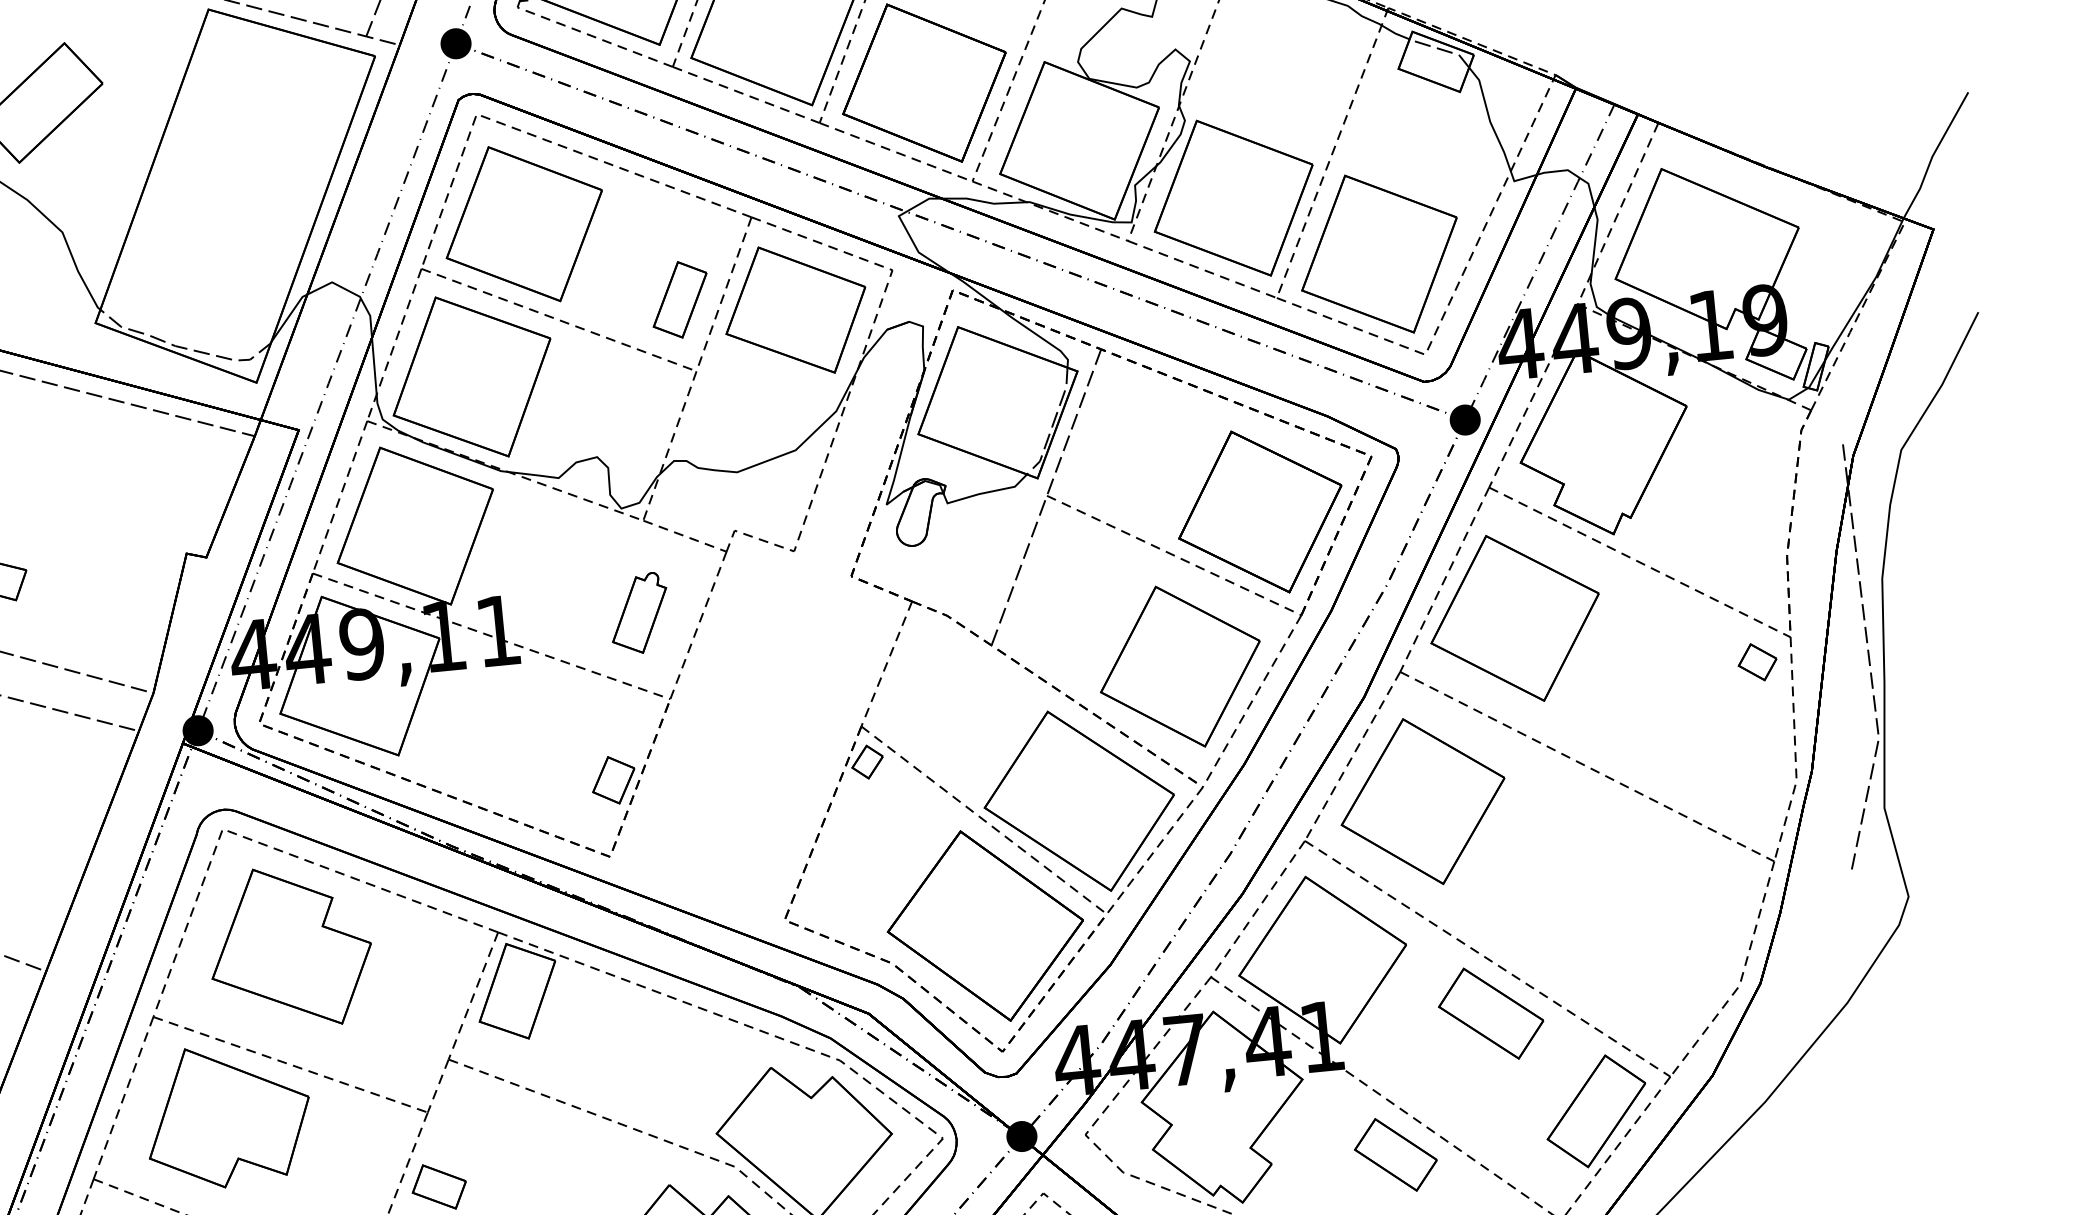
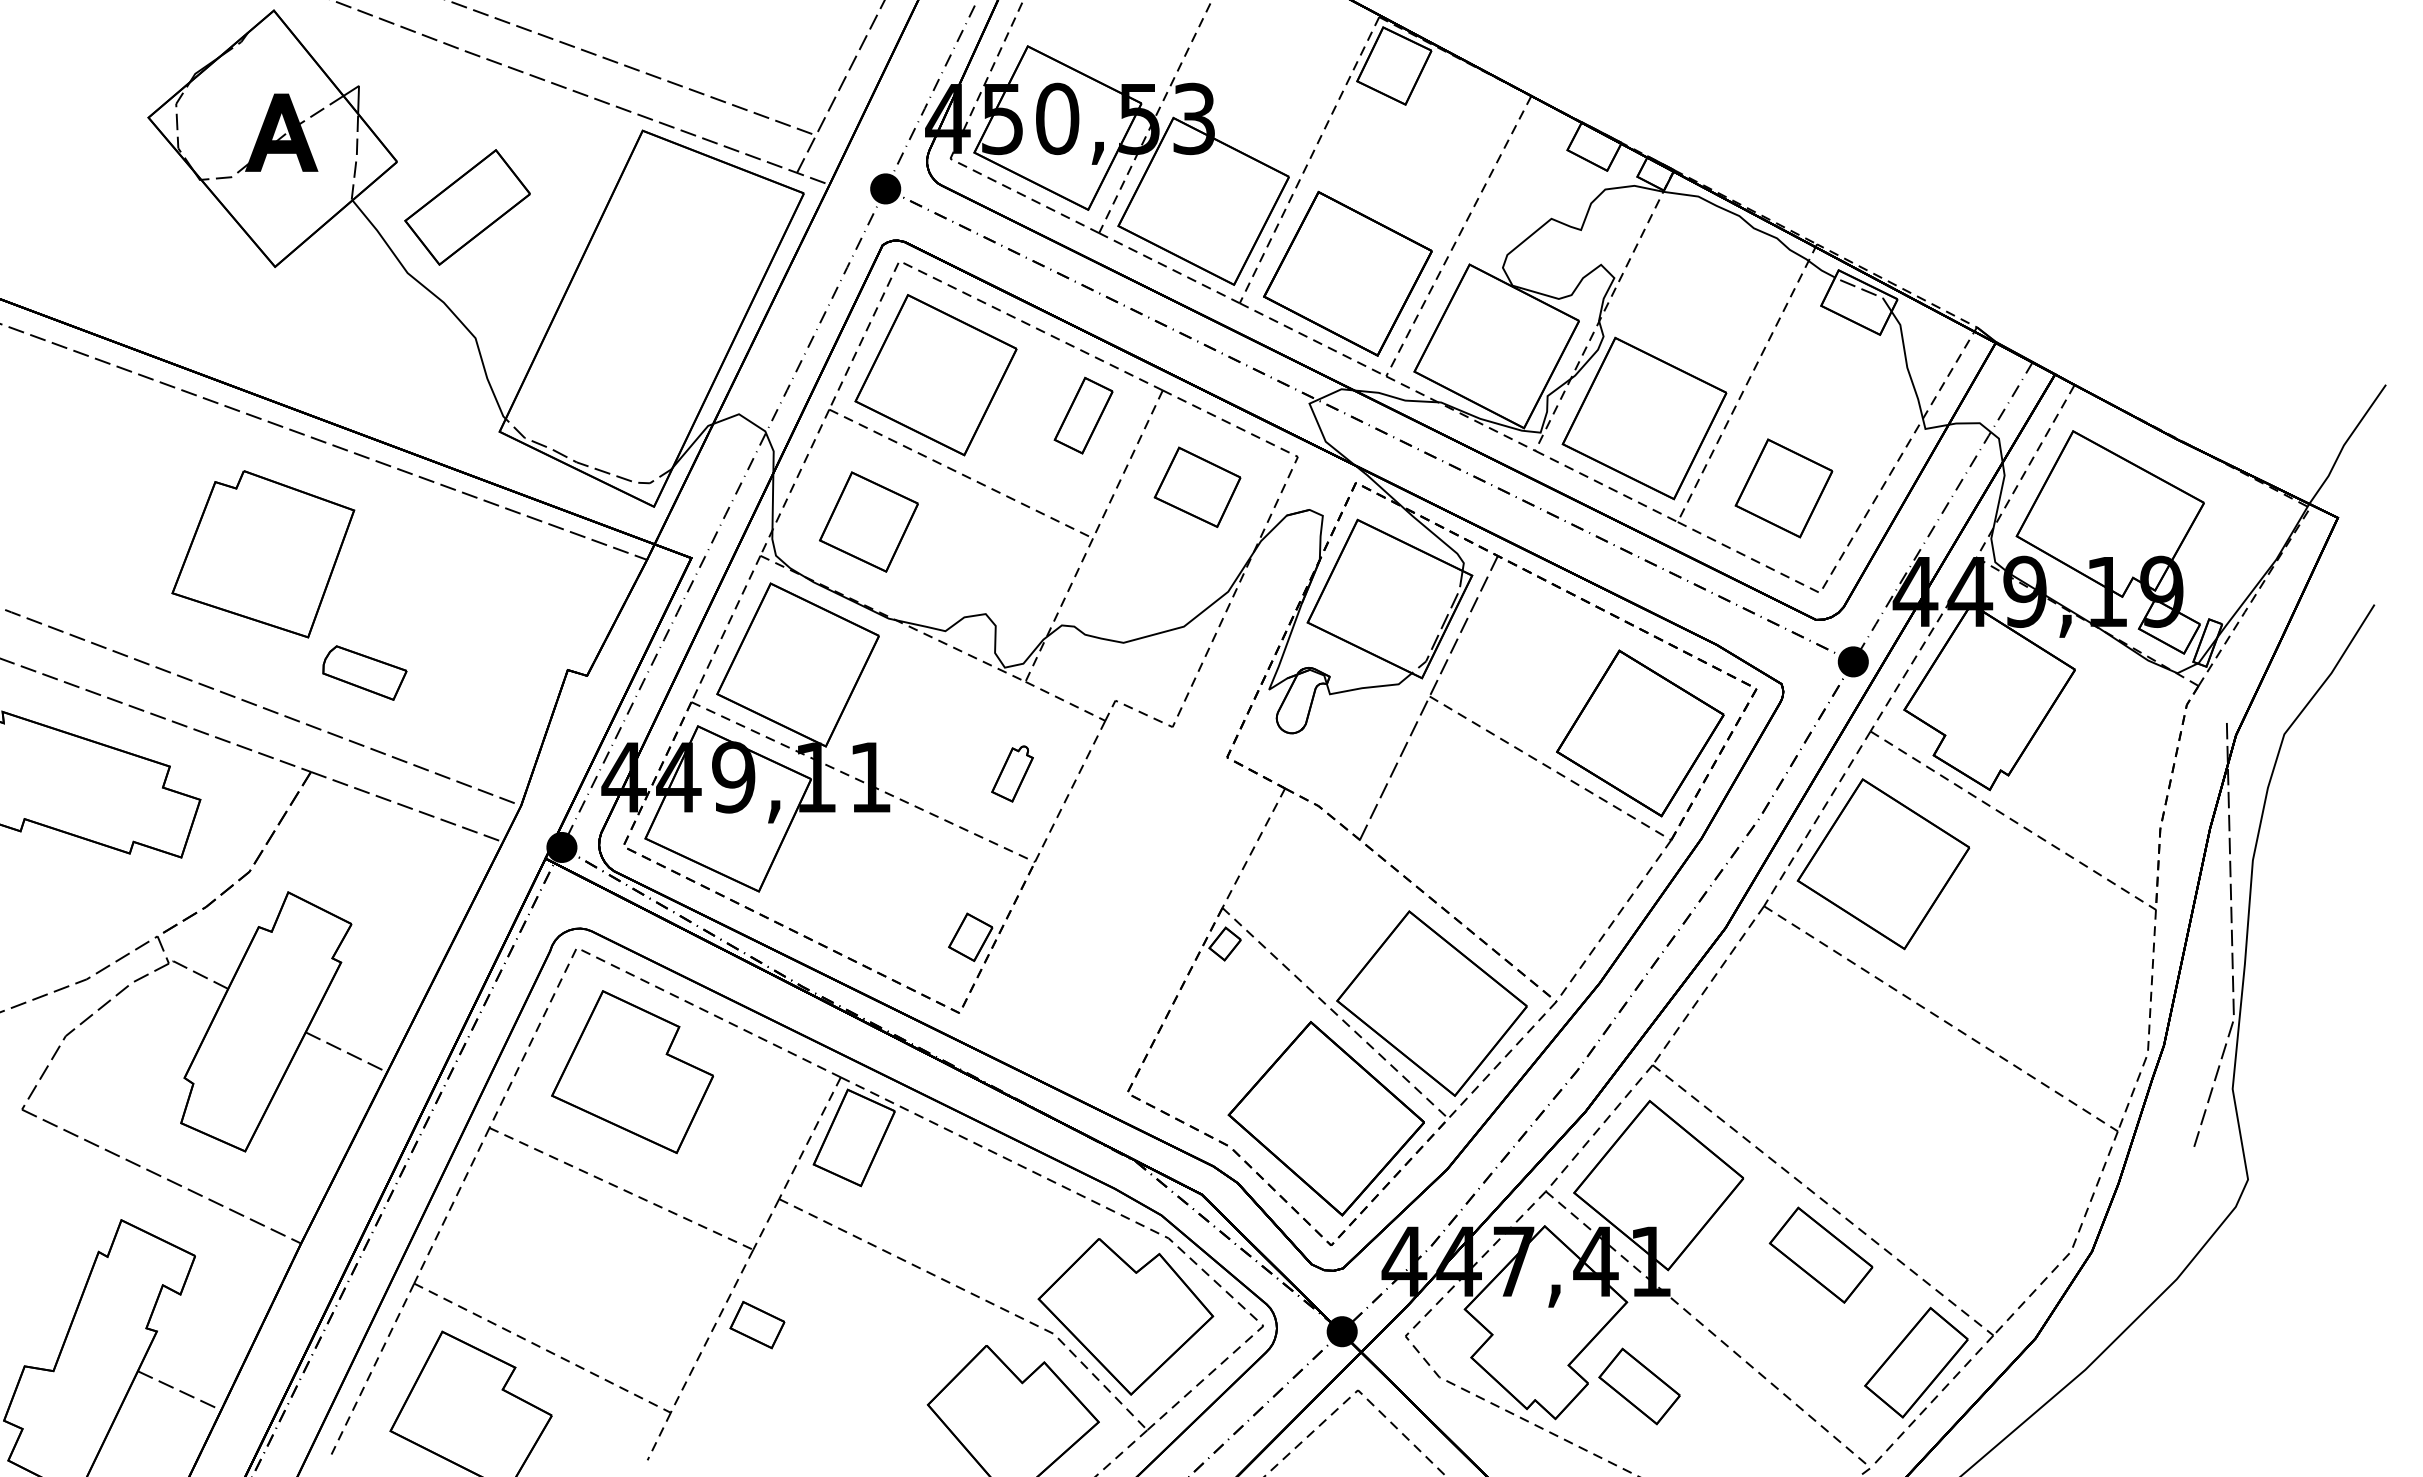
part: (1378, 254) -> (1783, 488), size x0.6
part: (679, 299) -> (1083, 415), moved
part: (795, 310) -> (1197, 487), size x0.6
part: (471, 376) -> (868, 521), size x0.6
part: (639, 613) -> (1012, 773), size x0.7
part: (1757, 662) -> (2120, 931), removed
part: (1180, 666) -> (1545, 879), removed
part: (1422, 801) -> (1773, 1037), removed
part: (228, 1115) -> (554, 1233), removed
part: (1395, 1154) -> (1639, 1386), moved

